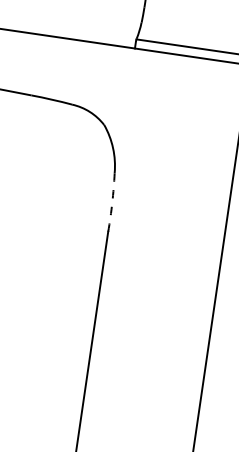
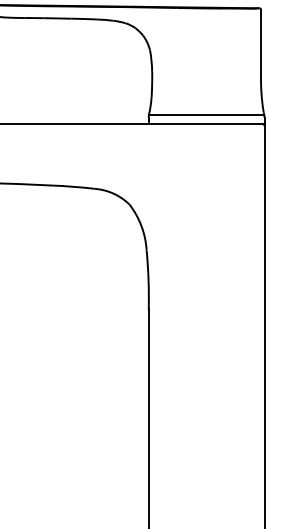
arc: (112, 202) -> (148, 279), dashed -> solid

